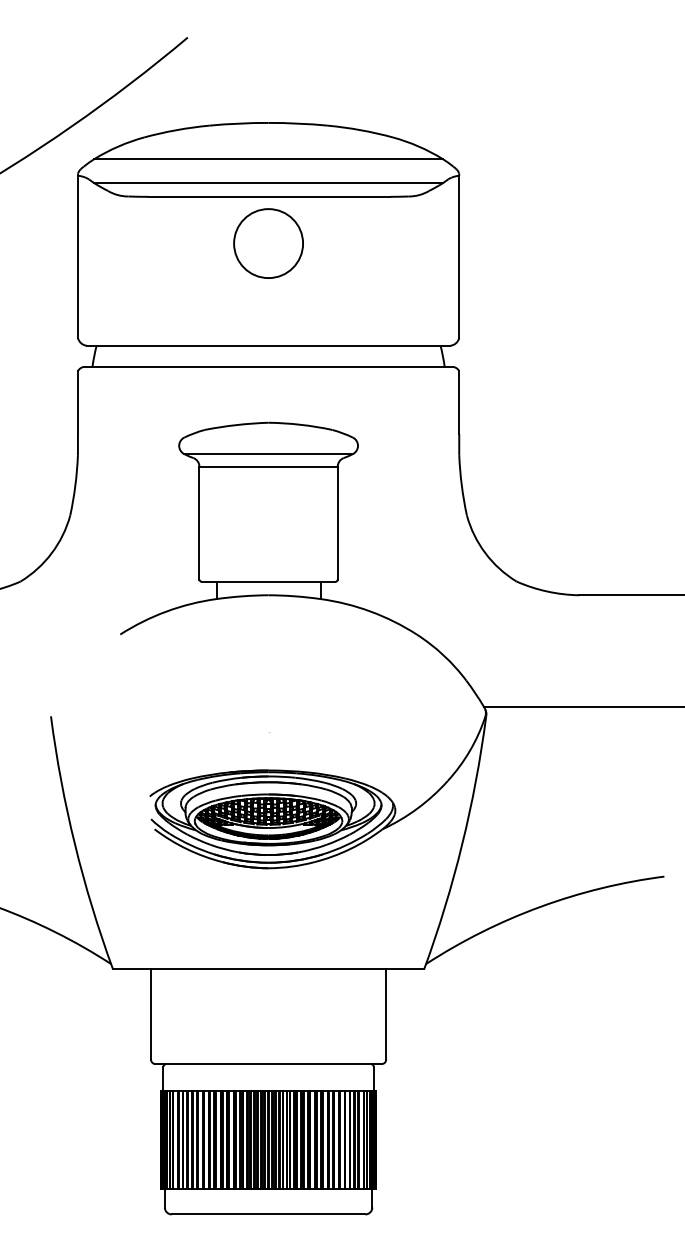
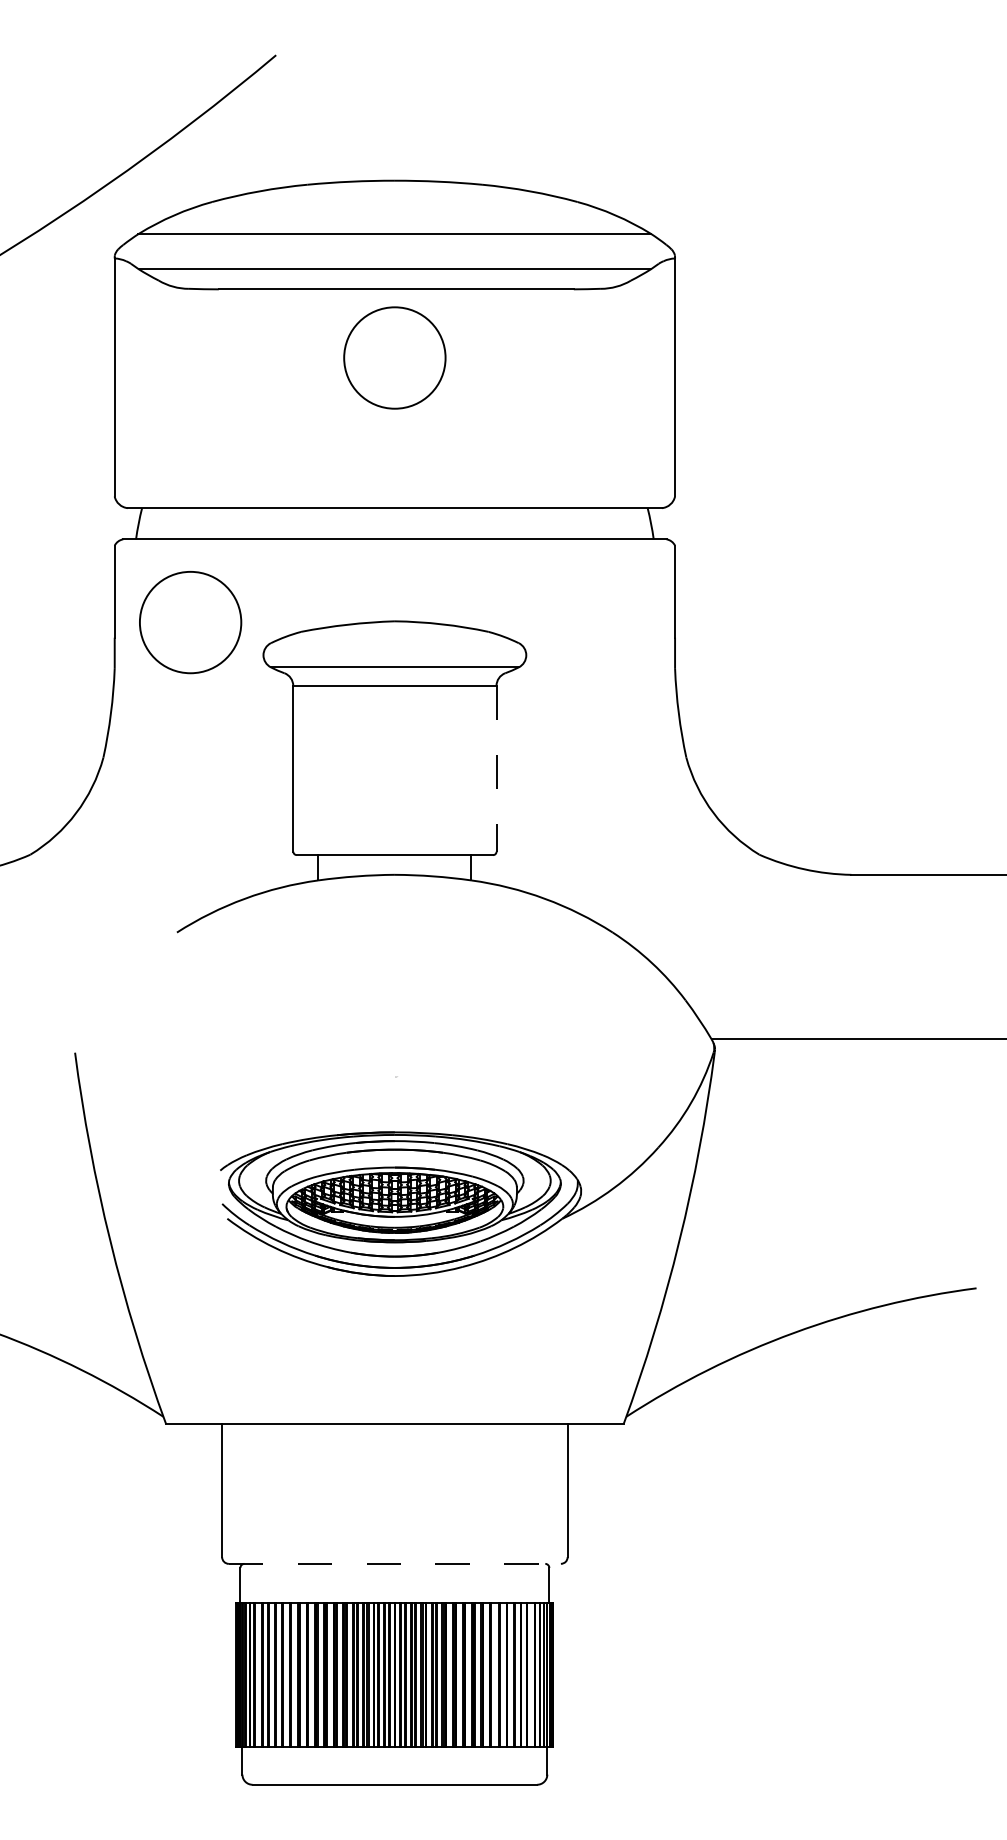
circle: (129, 423) -> (190, 622), added
line: (337, 523) -> (496, 769), solid -> dashed
line: (268, 1064) -> (394, 1564), solid -> dashed

